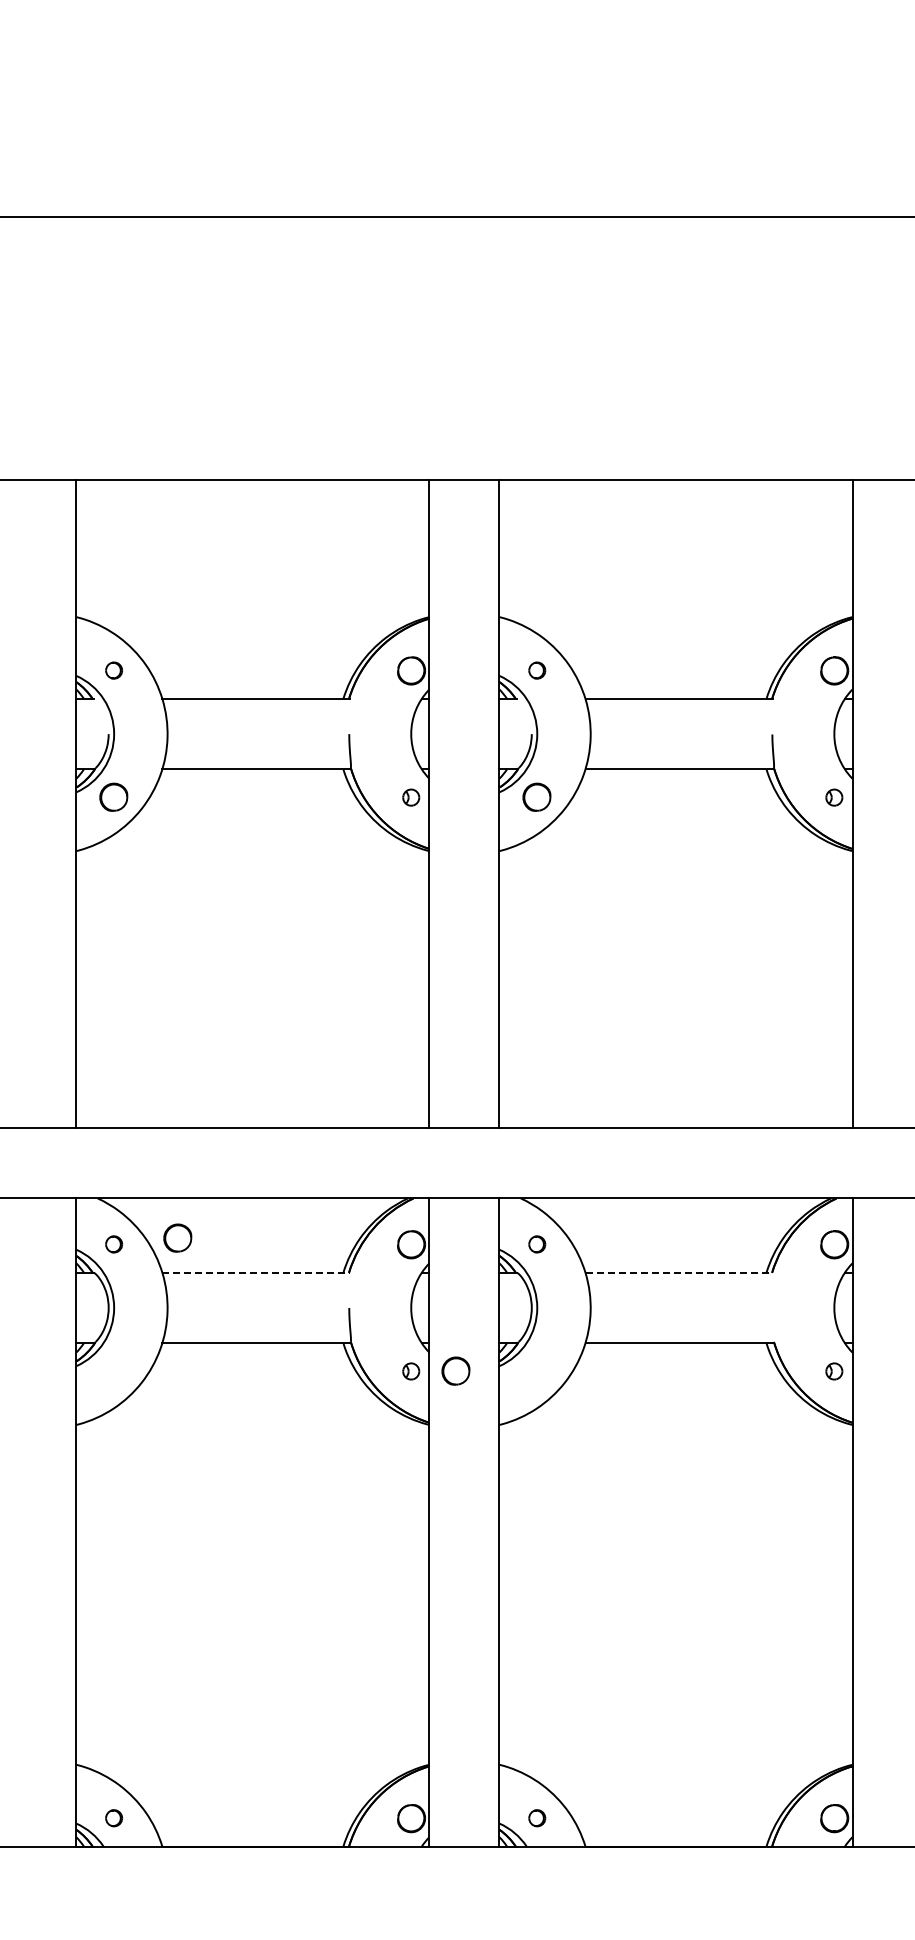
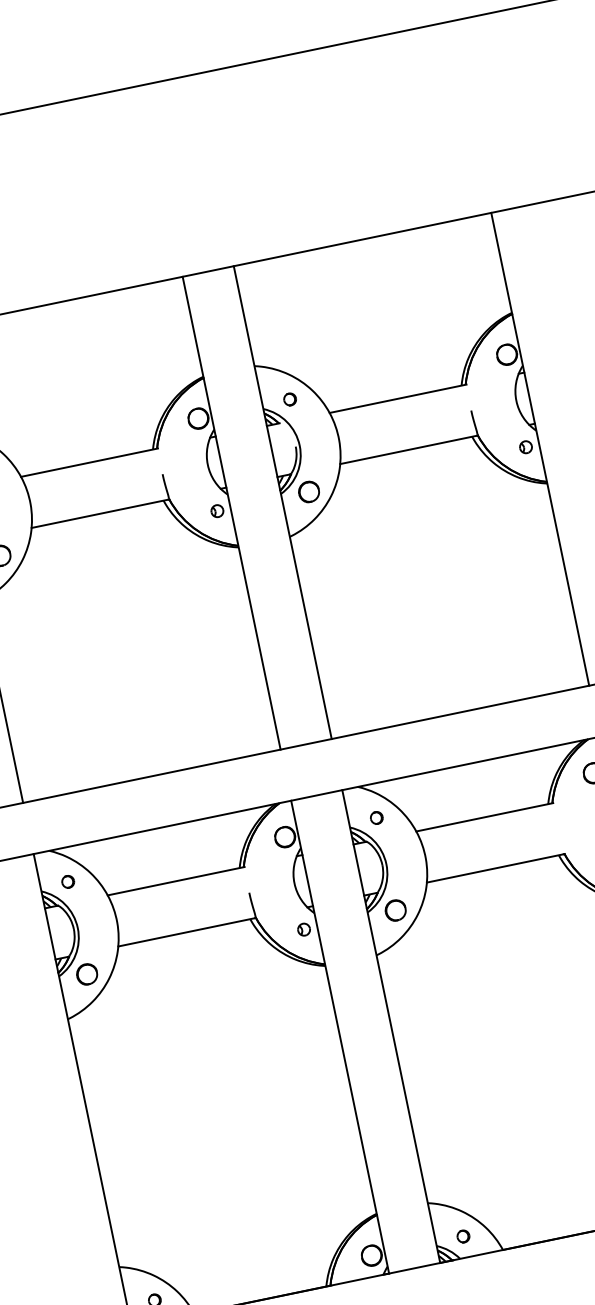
part: (177, 1237) -> (86, 973), moved
line: (256, 1272) -> (176, 880), dashed -> solid
line: (679, 1272) -> (484, 816), dashed -> solid
part: (455, 1370) -> (395, 910), moved

